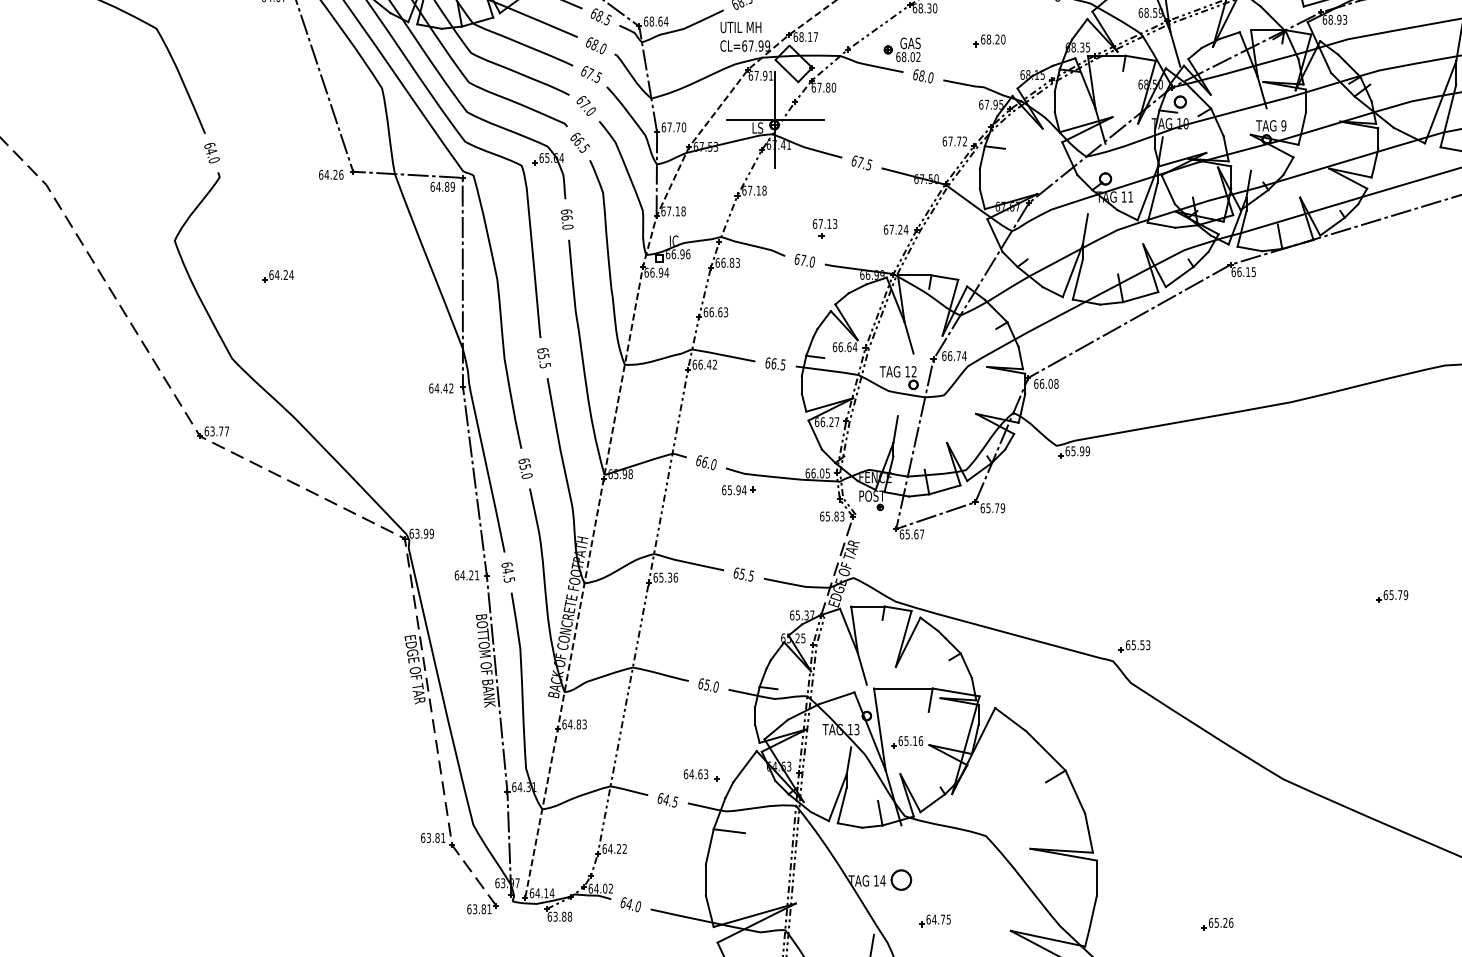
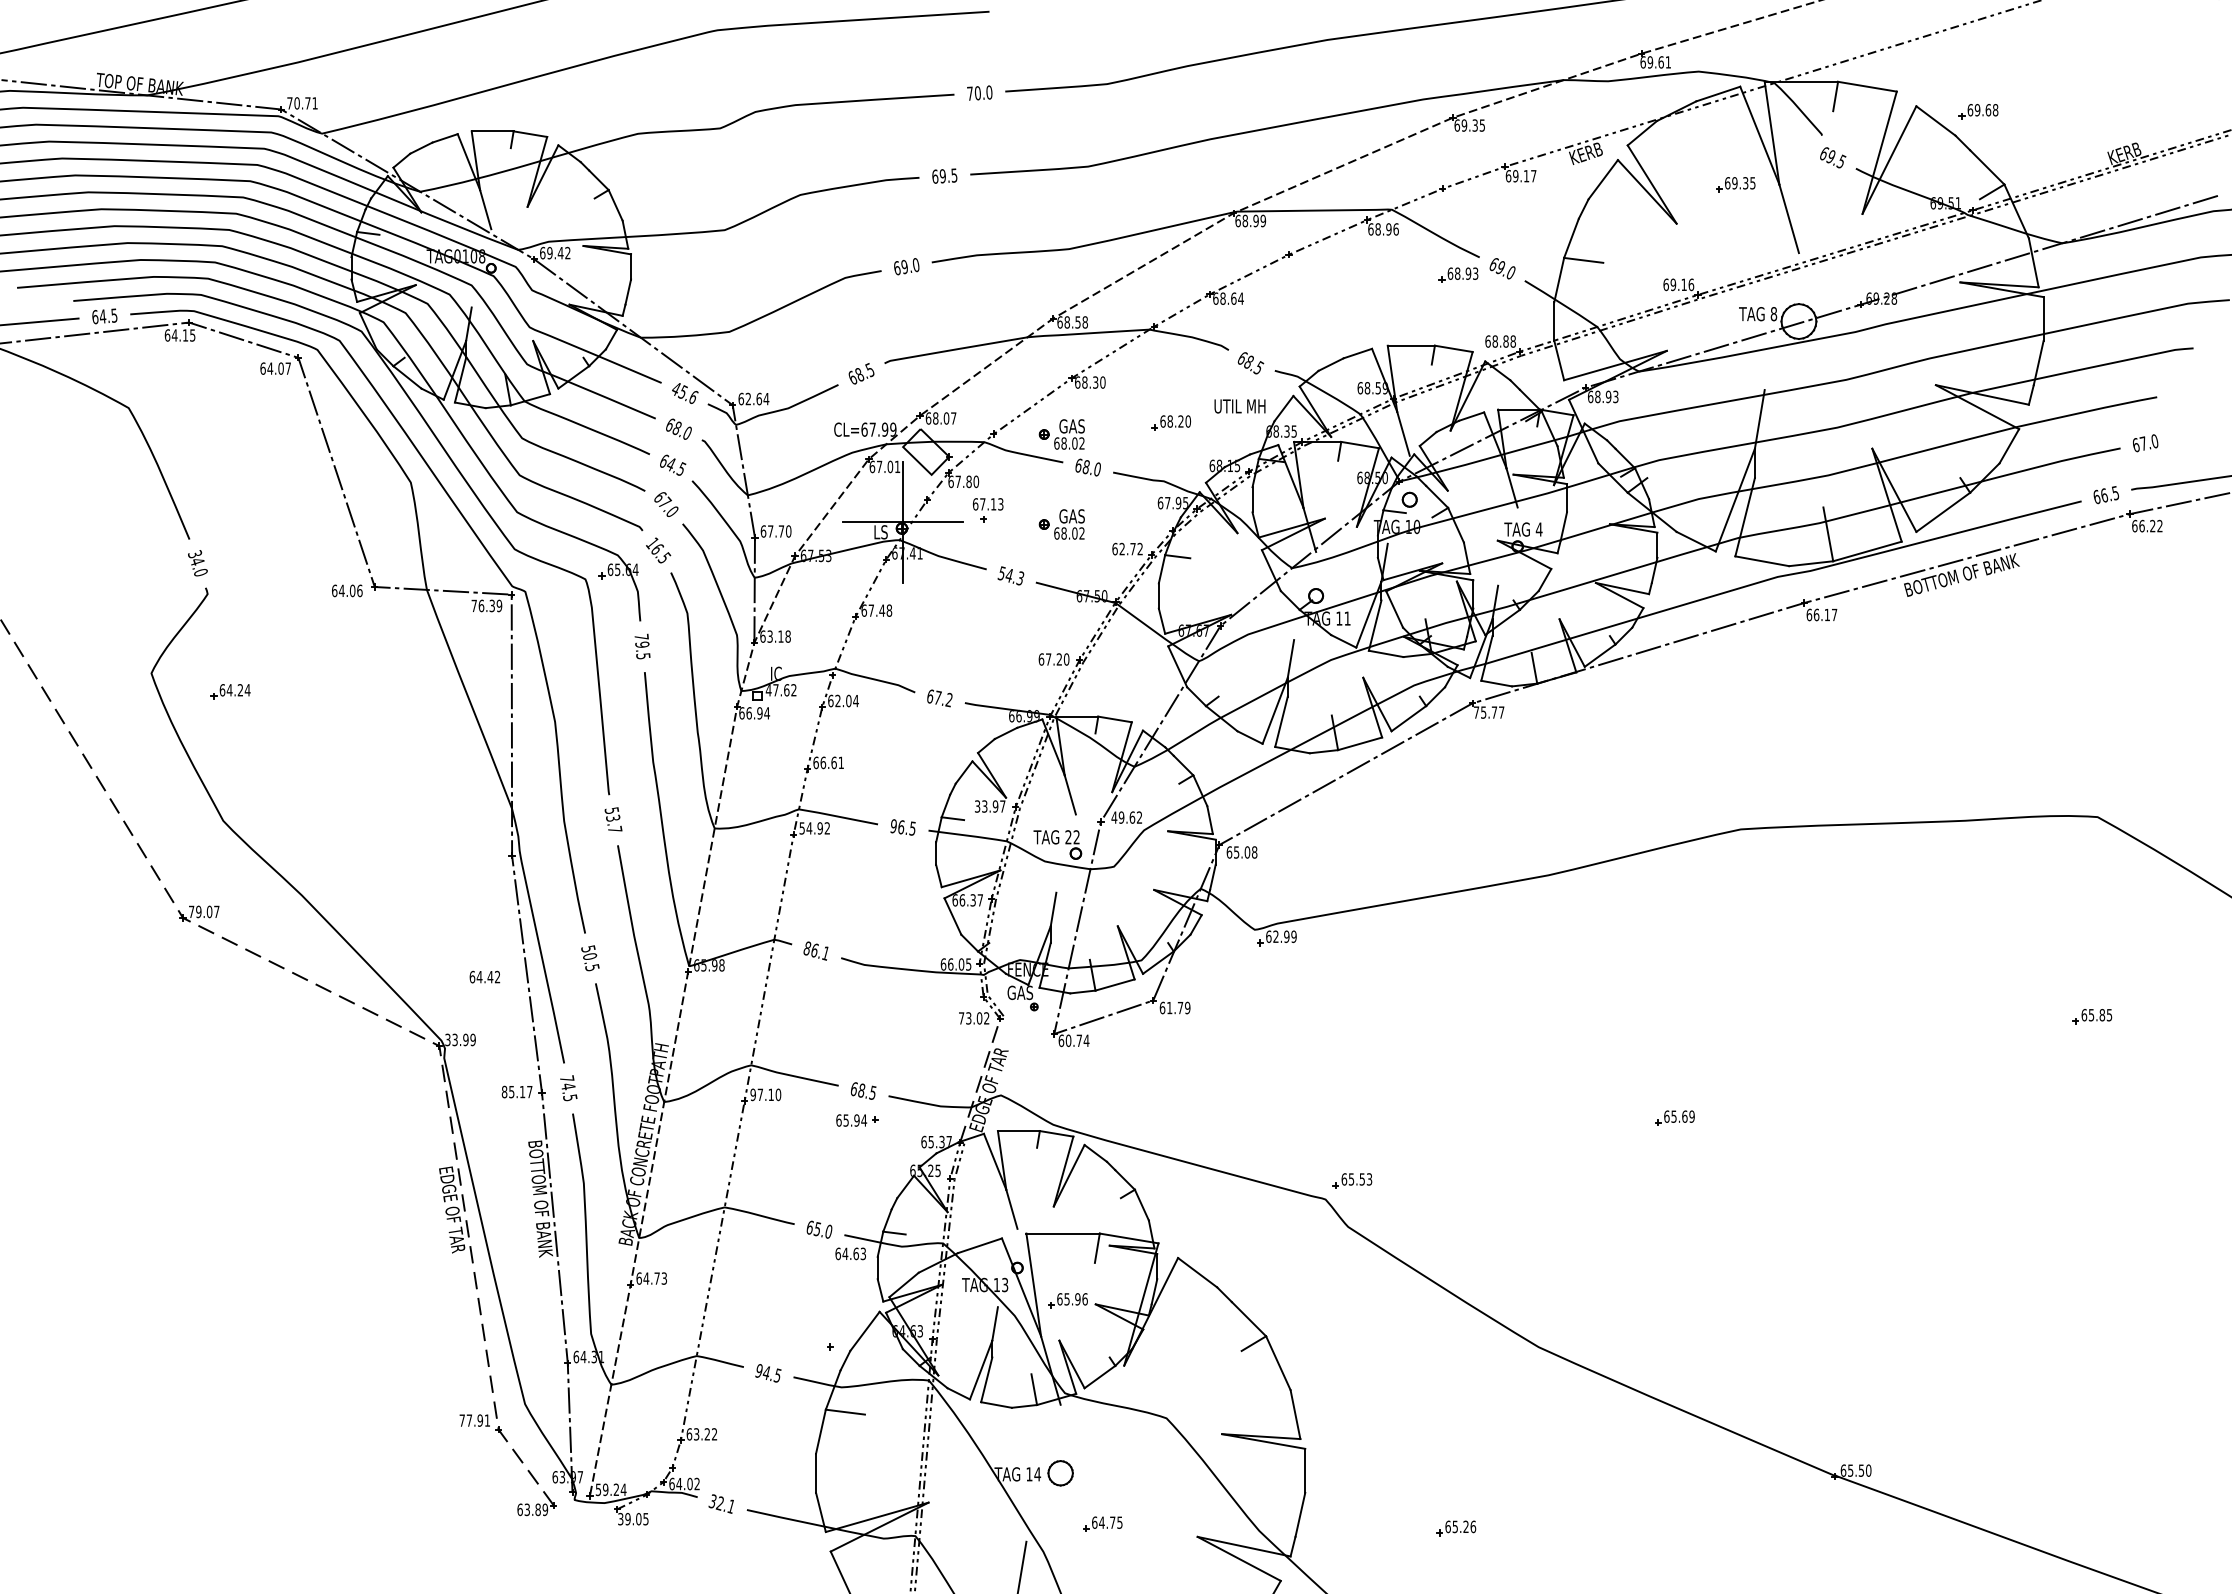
text: (601, 16) -> (685, 392), 68.5 -> 45.6
text: (651, 21) -> (748, 399), 68.64 -> 62.64
text: (740, 27) -> (1239, 406), moved
text: (810, 37) -> (946, 418), 68.17 -> 68.07
text: (590, 73) -> (671, 464), 67.5 -> 64.5
text: (764, 76) -> (889, 467), 67.91 -> 67.01
part: (902, 121) -> (1061, 524), added
text: (1283, 125) -> (1538, 529), 9 -> 4
text: (575, 137) -> (652, 543), 66.5 -> 16.5
text: (950, 140) -> (1121, 548), 67.72 -> 62.72
text: (209, 145) -> (195, 554), 64.0 -> 34.0
text: (861, 162) -> (1010, 575), 67.5 -> 54.3
text: (335, 174) -> (352, 590), 64.26 -> 64.06
text: (440, 186) -> (483, 605), 64.89 -> 76.39
text: (758, 190) -> (882, 610), 67.18 -> 67.48
text: (668, 211) -> (769, 636), 67.18 -> 63.18
text: (567, 219) -> (642, 646), 66.0 -> 79.5
part: (825, 228) -> (988, 510), moved
text: (906, 229) -> (1066, 659), 67.24 -> 67.20
text: (677, 254) -> (780, 690), 66.96 -> 47.62
text: (811, 261) -> (948, 699), 67.0 -> 67.2
text: (730, 262) -> (846, 700), 66.83 -> 62.04
text: (1243, 272) -> (1488, 712), 66.15 -> 75.77
part: (277, 276) -> (230, 691), moved
text: (725, 312) -> (840, 762), 66.63 -> 66.61
text: (844, 347) -> (989, 806), 66.64 -> 33.97
text: (954, 355) -> (1126, 817), 66.74 -> 49.62
text: (544, 357) -> (613, 819), 65.5 -> 53.7
text: (767, 363) -> (893, 826), 66.5 -> 96.5
text: (702, 364) -> (811, 828), 66.42 -> 54.92
text: (907, 371) -> (1068, 837), 12 -> 22
text: (1041, 383) -> (1236, 852), 66.08 -> 65.08
text: (440, 387) -> (484, 976), moved
text: (830, 422) -> (972, 900), 66.27 -> 66.37
text: (213, 431) -> (200, 911), 63.77 -> 79.07
text: (1073, 451) -> (1275, 936), 65.99 -> 62.99
text: (706, 462) -> (816, 950), 66.0 -> 86.1
text: (525, 468) -> (590, 958), 65.0 -> 50.5
part: (739, 490) -> (857, 1120), moved
text: (870, 495) -> (1022, 992), POST -> GAS
text: (988, 508) -> (1169, 1008), 65.79 -> 61.79
text: (831, 516) -> (973, 1018), 65.83 -> 73.02
text: (411, 533) -> (447, 1039), 63.99 -> 33.99
text: (914, 534) -> (1077, 1040), 65.67 -> 60.74
text: (507, 564) -> (567, 1078), 64.5 -> 74.5
text: (466, 574) -> (516, 1091), 64.21 -> 85.17
text: (742, 574) -> (861, 1090), 65.5 -> 68.5
text: (665, 577) -> (765, 1094), 65.36 -> 97.10
text: (1399, 594) -> (1684, 1116), 65.79 -> 65.69
text: (578, 724) -> (656, 1278), 64.83 -> 64.73
text: (914, 741) -> (1077, 1299), 65.16 -> 65.96
text: (695, 773) -> (850, 1253), moved
text: (660, 798) -> (759, 1371), 64.5 -> 94.5
text: (430, 837) -> (471, 1420), 63.81 -> 77.91
text: (610, 849) -> (696, 1434), 64.22 -> 63.22
text: (538, 893) -> (606, 1489), 64.14 -> 59.24
text: (630, 904) -> (721, 1503), 64.0 -> 32.1
text: (489, 909) -> (545, 1509), 63.81 -> 63.89
text: (559, 916) -> (633, 1518), 63.88 -> 39.05

